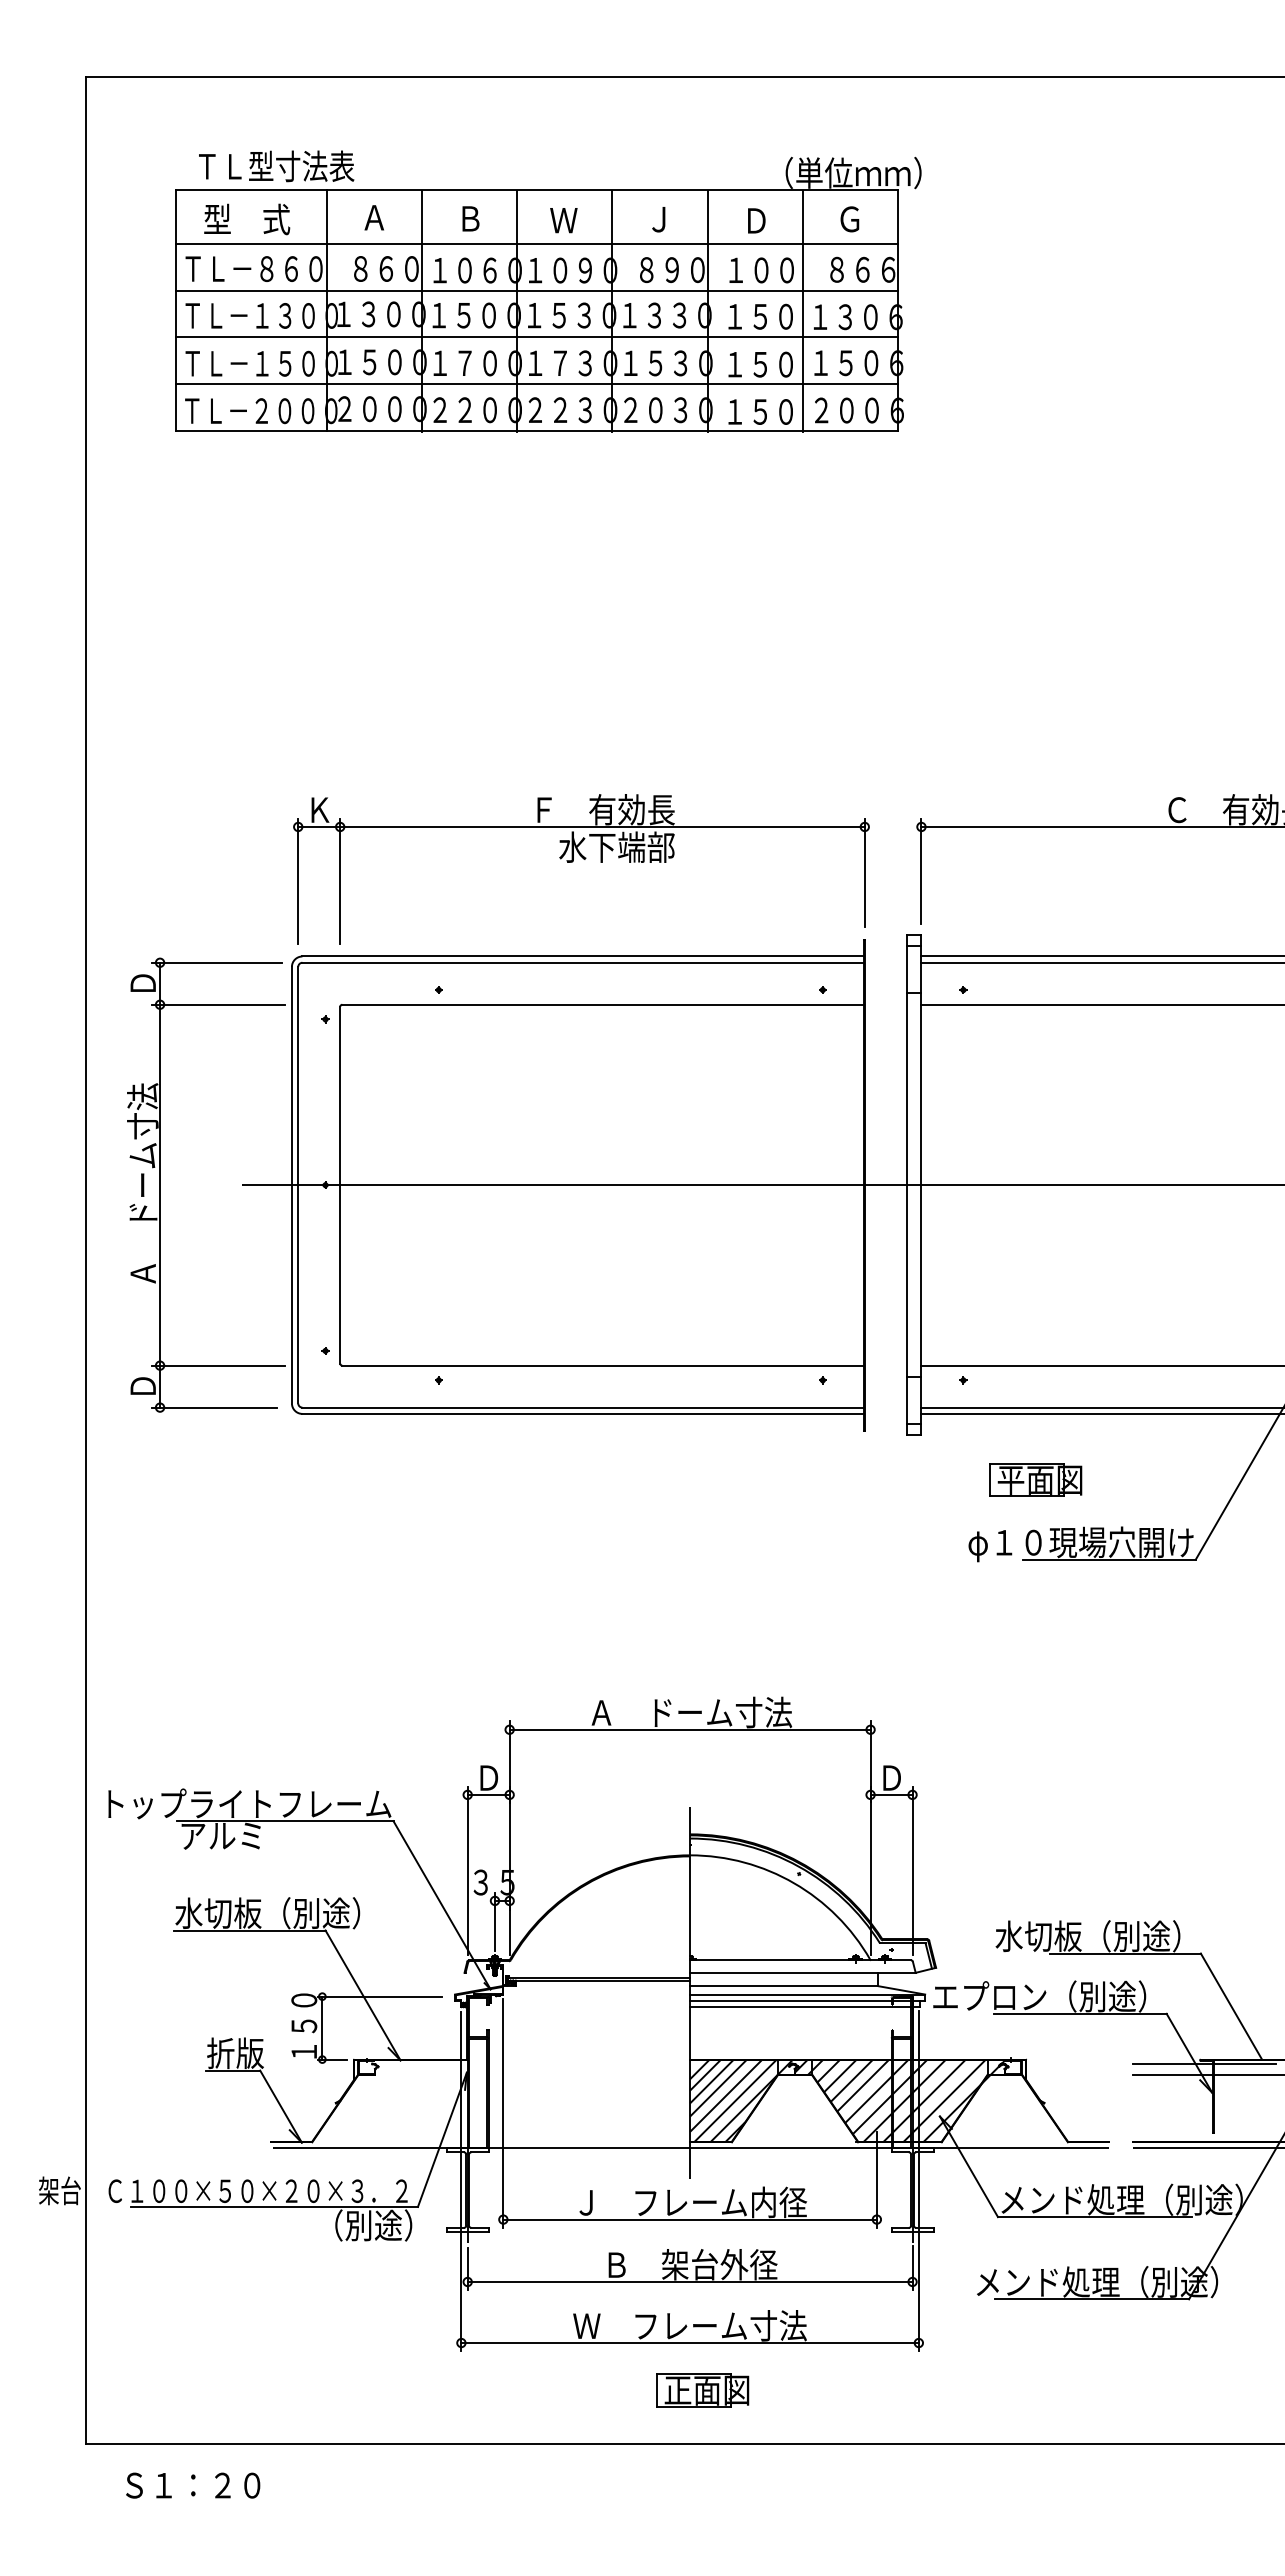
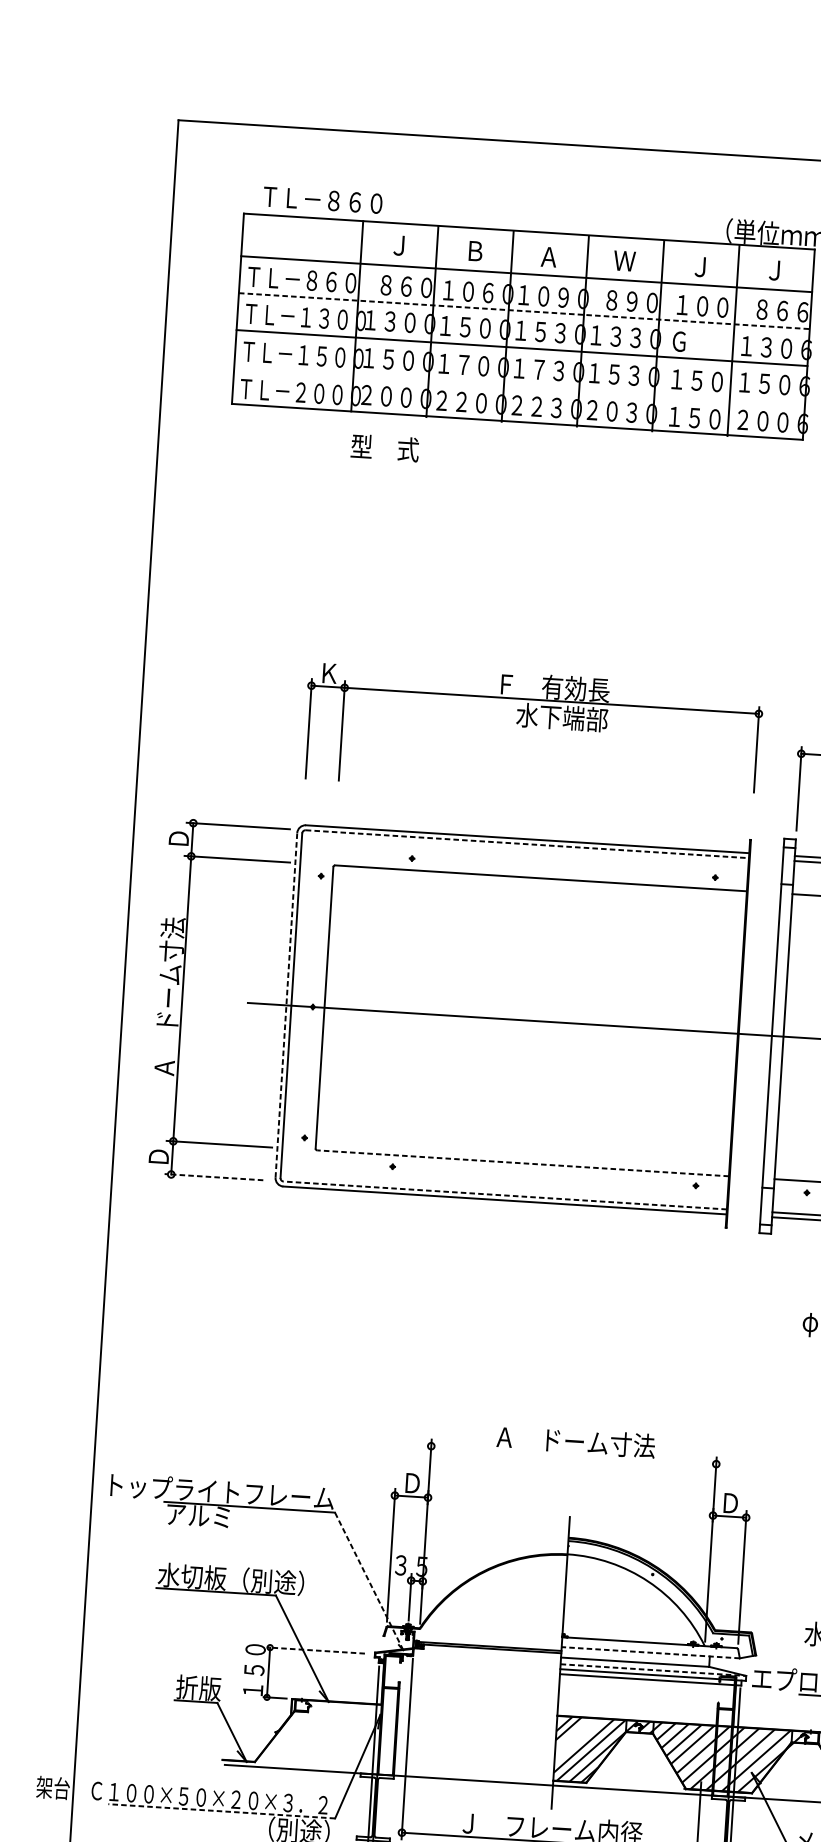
text: (301, 166) -> (344, 201), ＴＬ型寸法表 -> ＴＬ－８６０
text: (374, 217) -> (399, 245), Ａ -> Ｊ
text: (247, 219) -> (385, 448), moved
text: (659, 219) -> (624, 261), Ｊ -> Ｗ
text: (849, 219) -> (774, 270), Ｇ -> Ｊ
text: (563, 220) -> (548, 257), Ｗ -> Ａ
text: (756, 220) -> (701, 266), Ｄ -> Ｊ
line: (537, 290) -> (524, 311), solid -> dashed
text: (759, 316) -> (698, 342), １５０ -> Ｇ
line: (536, 384) -> (519, 385), removed
part: (583, 859) -> (535, 725), moved
line: (583, 962) -> (527, 844), solid -> dashed
line: (291, 1184) -> (286, 1004), solid -> dashed
line: (603, 1365) -> (523, 1163), solid -> dashed
line: (213, 1407) -> (213, 1177), solid -> dashed
line: (583, 1407) -> (505, 1195), solid -> dashed
line: (689, 1729) -> (573, 1454), removed
line: (441, 1904) -> (368, 1580), solid -> dashed
line: (802, 1972) -> (650, 1652), solid -> dashed
line: (807, 1994) -> (653, 1670), solid -> dashed
line: (379, 1996) -> (315, 1650), solid -> dashed
line: (711, 2081) -> (573, 1733), removed
line: (718, 2088) -> (578, 1739), removed
line: (274, 2206) -> (221, 1810), solid -> dashed

